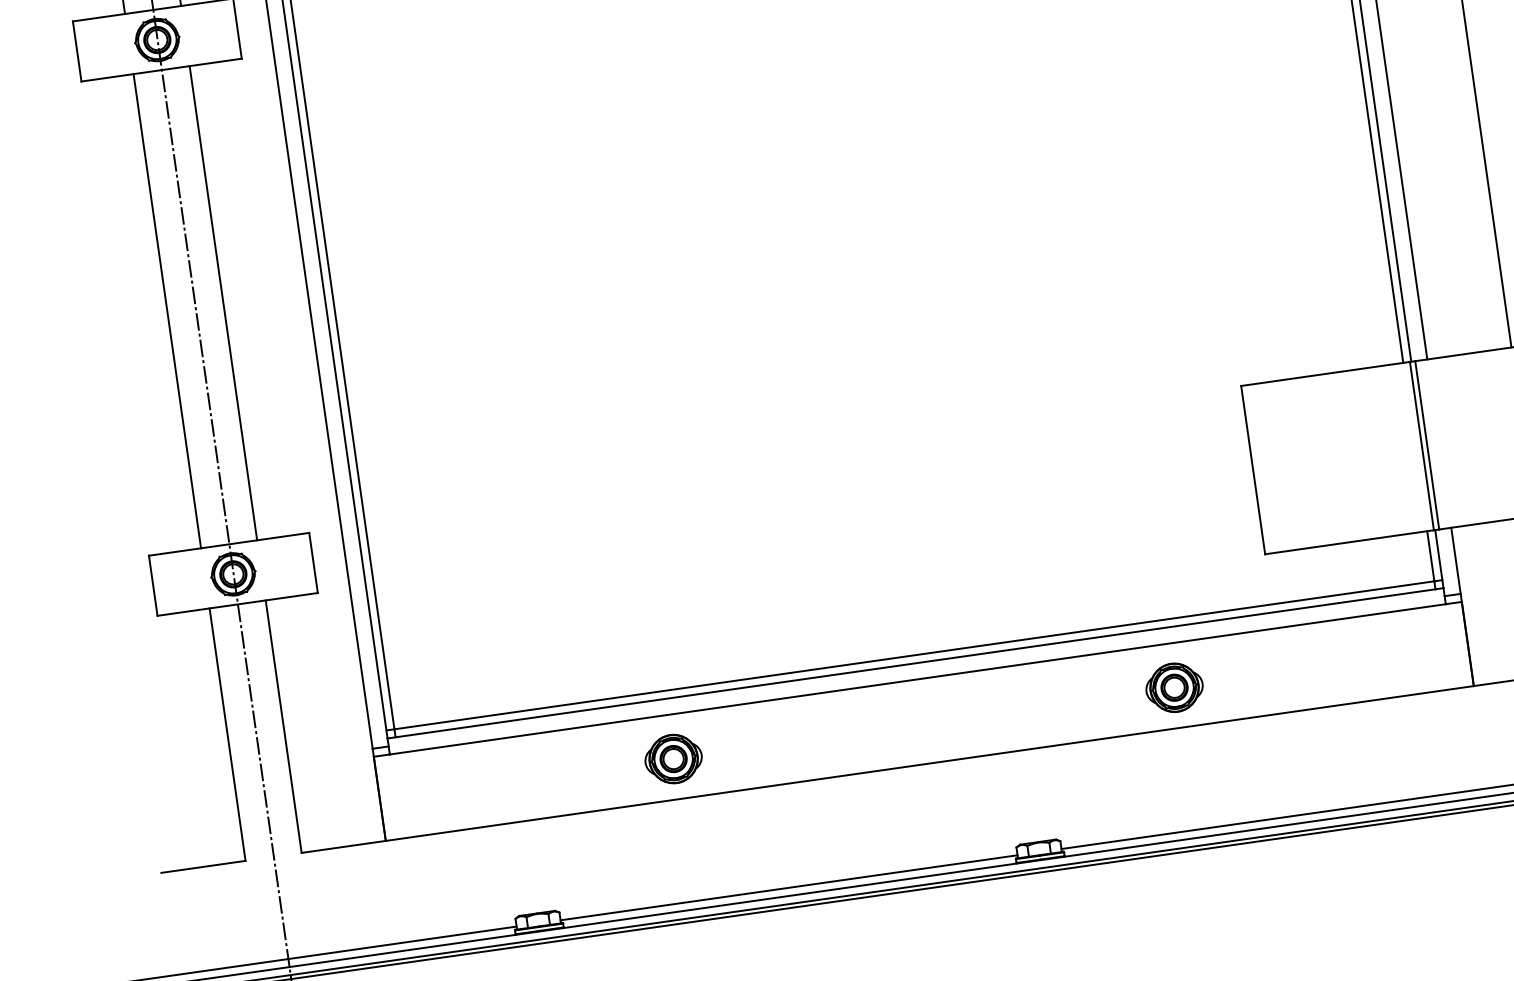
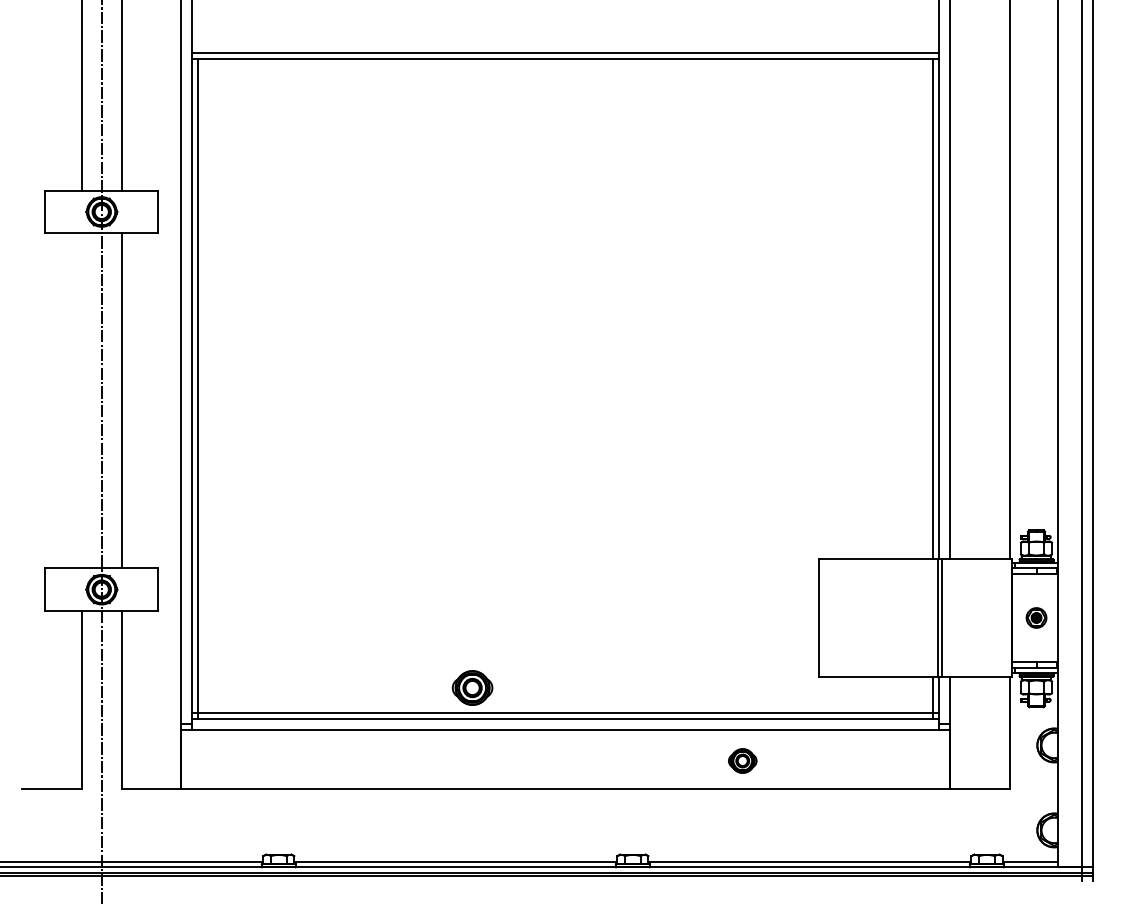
line: (166, 310) -> (81, 400), removed
part: (1174, 687) -> (742, 760), size x0.7
part: (673, 758) -> (472, 687), moved

